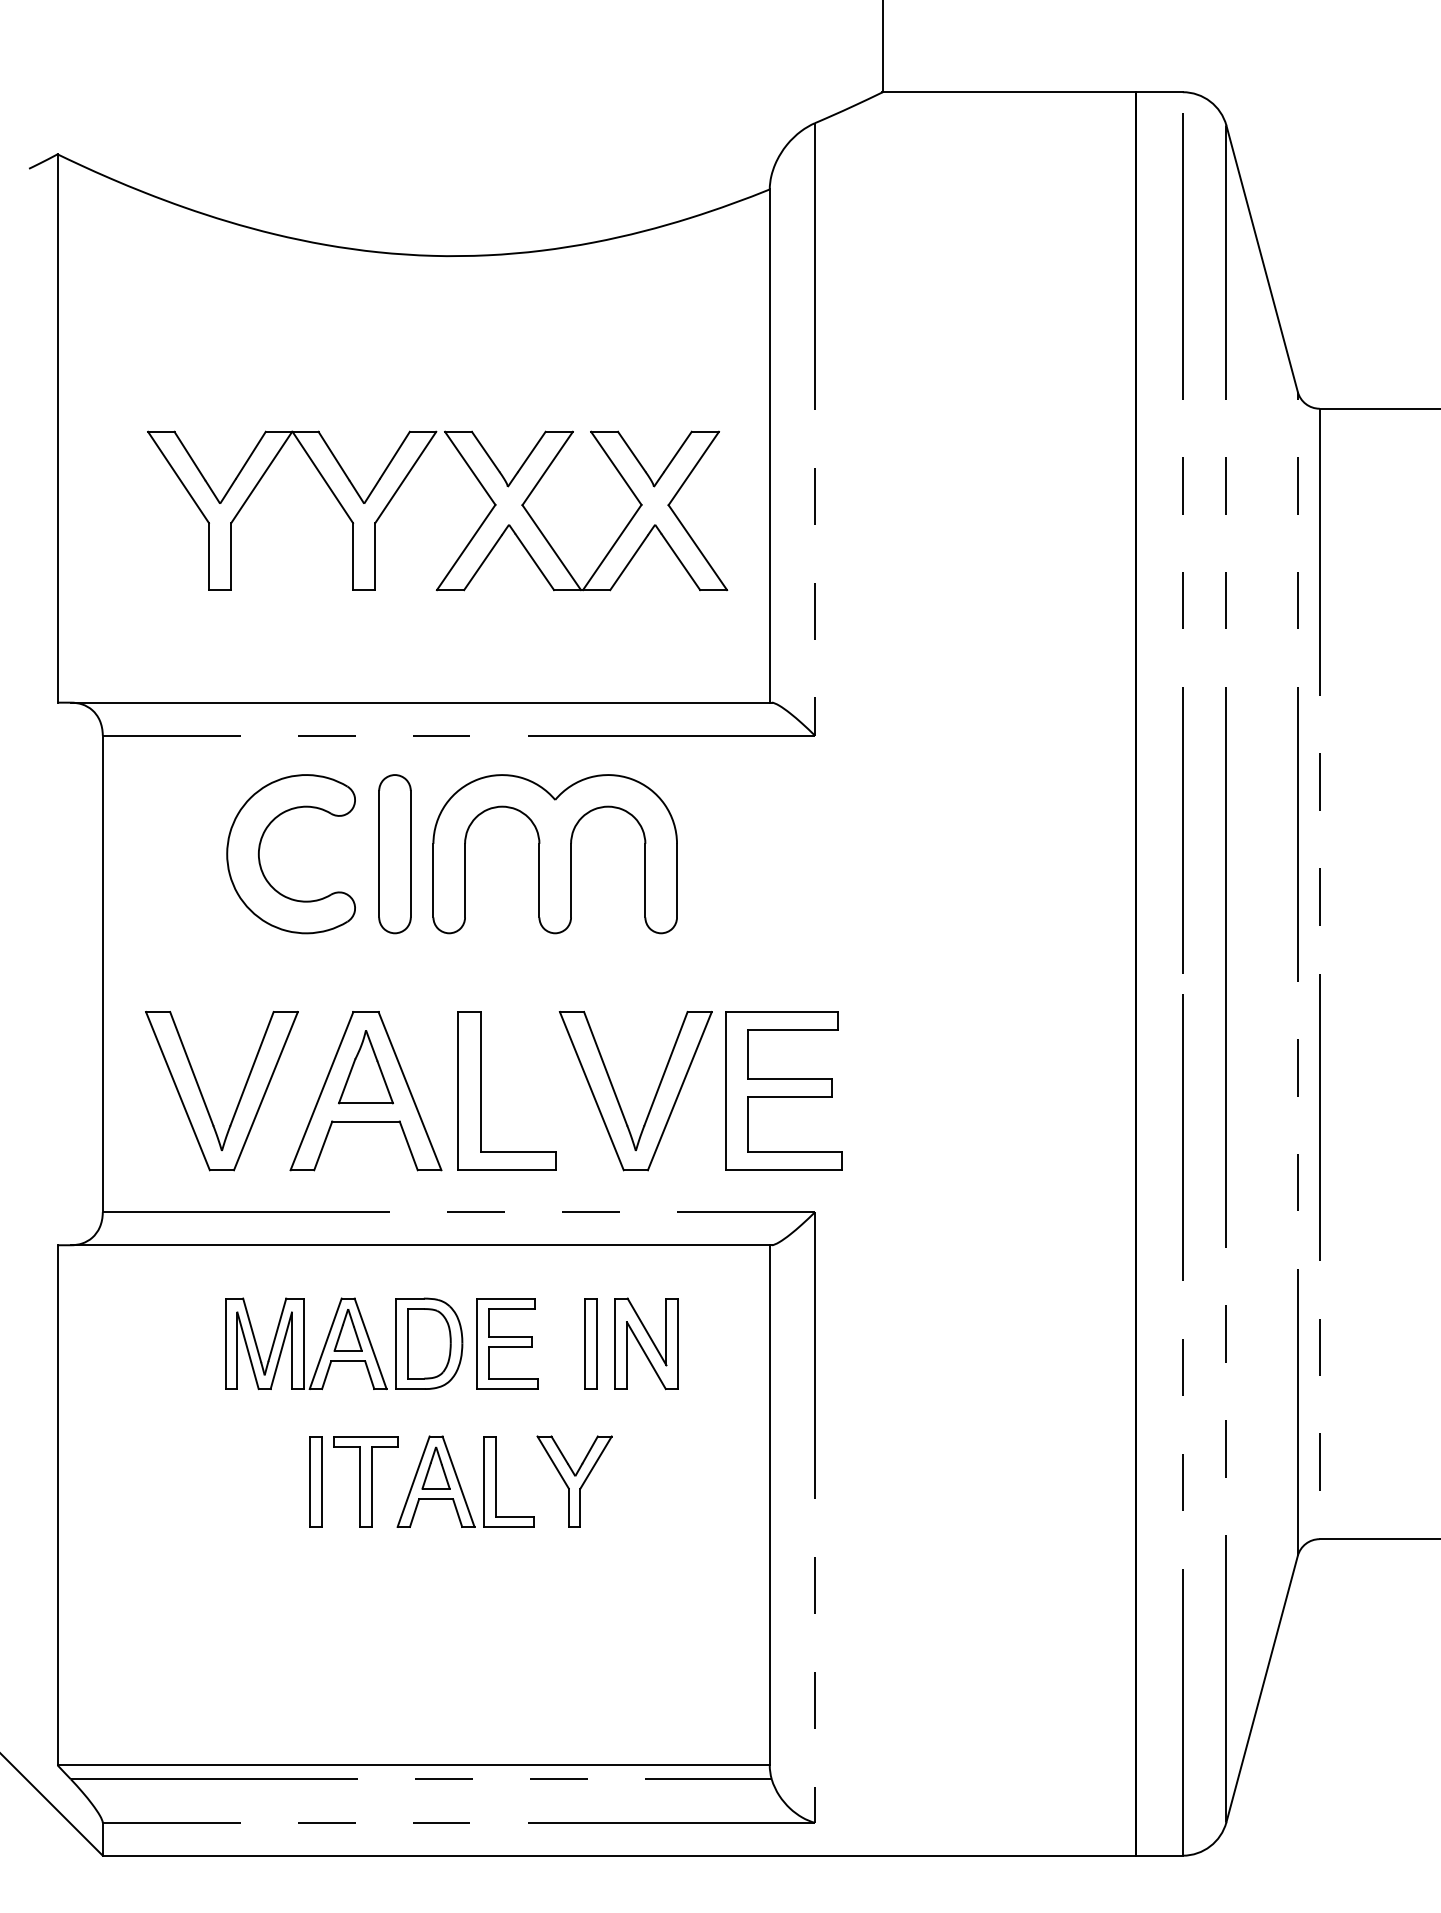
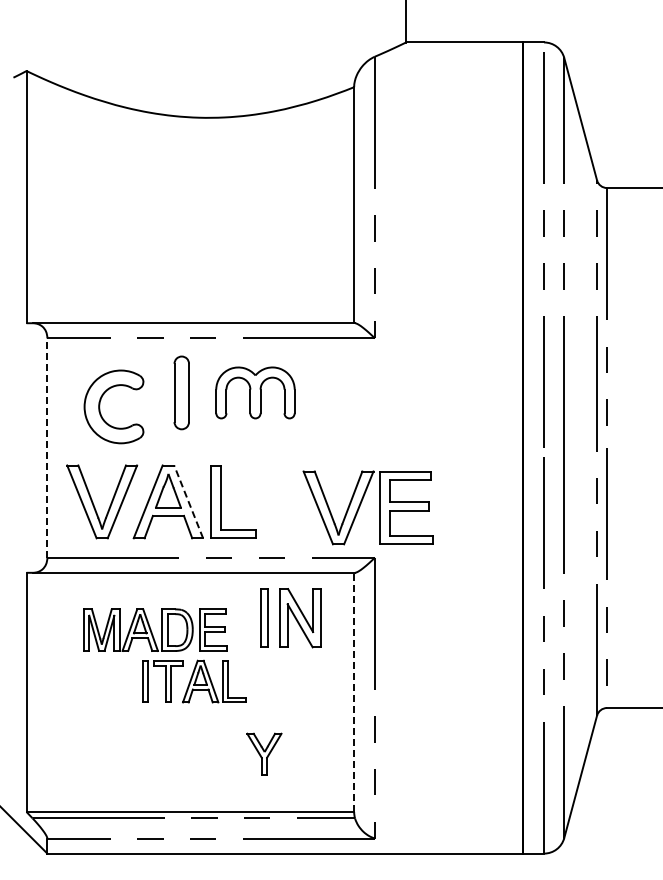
part: (403, 485) -> (185, 223), removed
part: (261, 853) -> (100, 406), moved
part: (555, 853) -> (255, 392), size x0.7
line: (103, 974) -> (47, 448), solid -> dashed
part: (685, 1083) -> (361, 504), moved
line: (409, 1090) -> (188, 501), solid -> dashed
part: (381, 1342) -> (155, 629), moved
part: (631, 1342) -> (290, 617), size x1.4
part: (574, 1479) -> (264, 753), moved
line: (770, 1505) -> (354, 692), solid -> dashed

